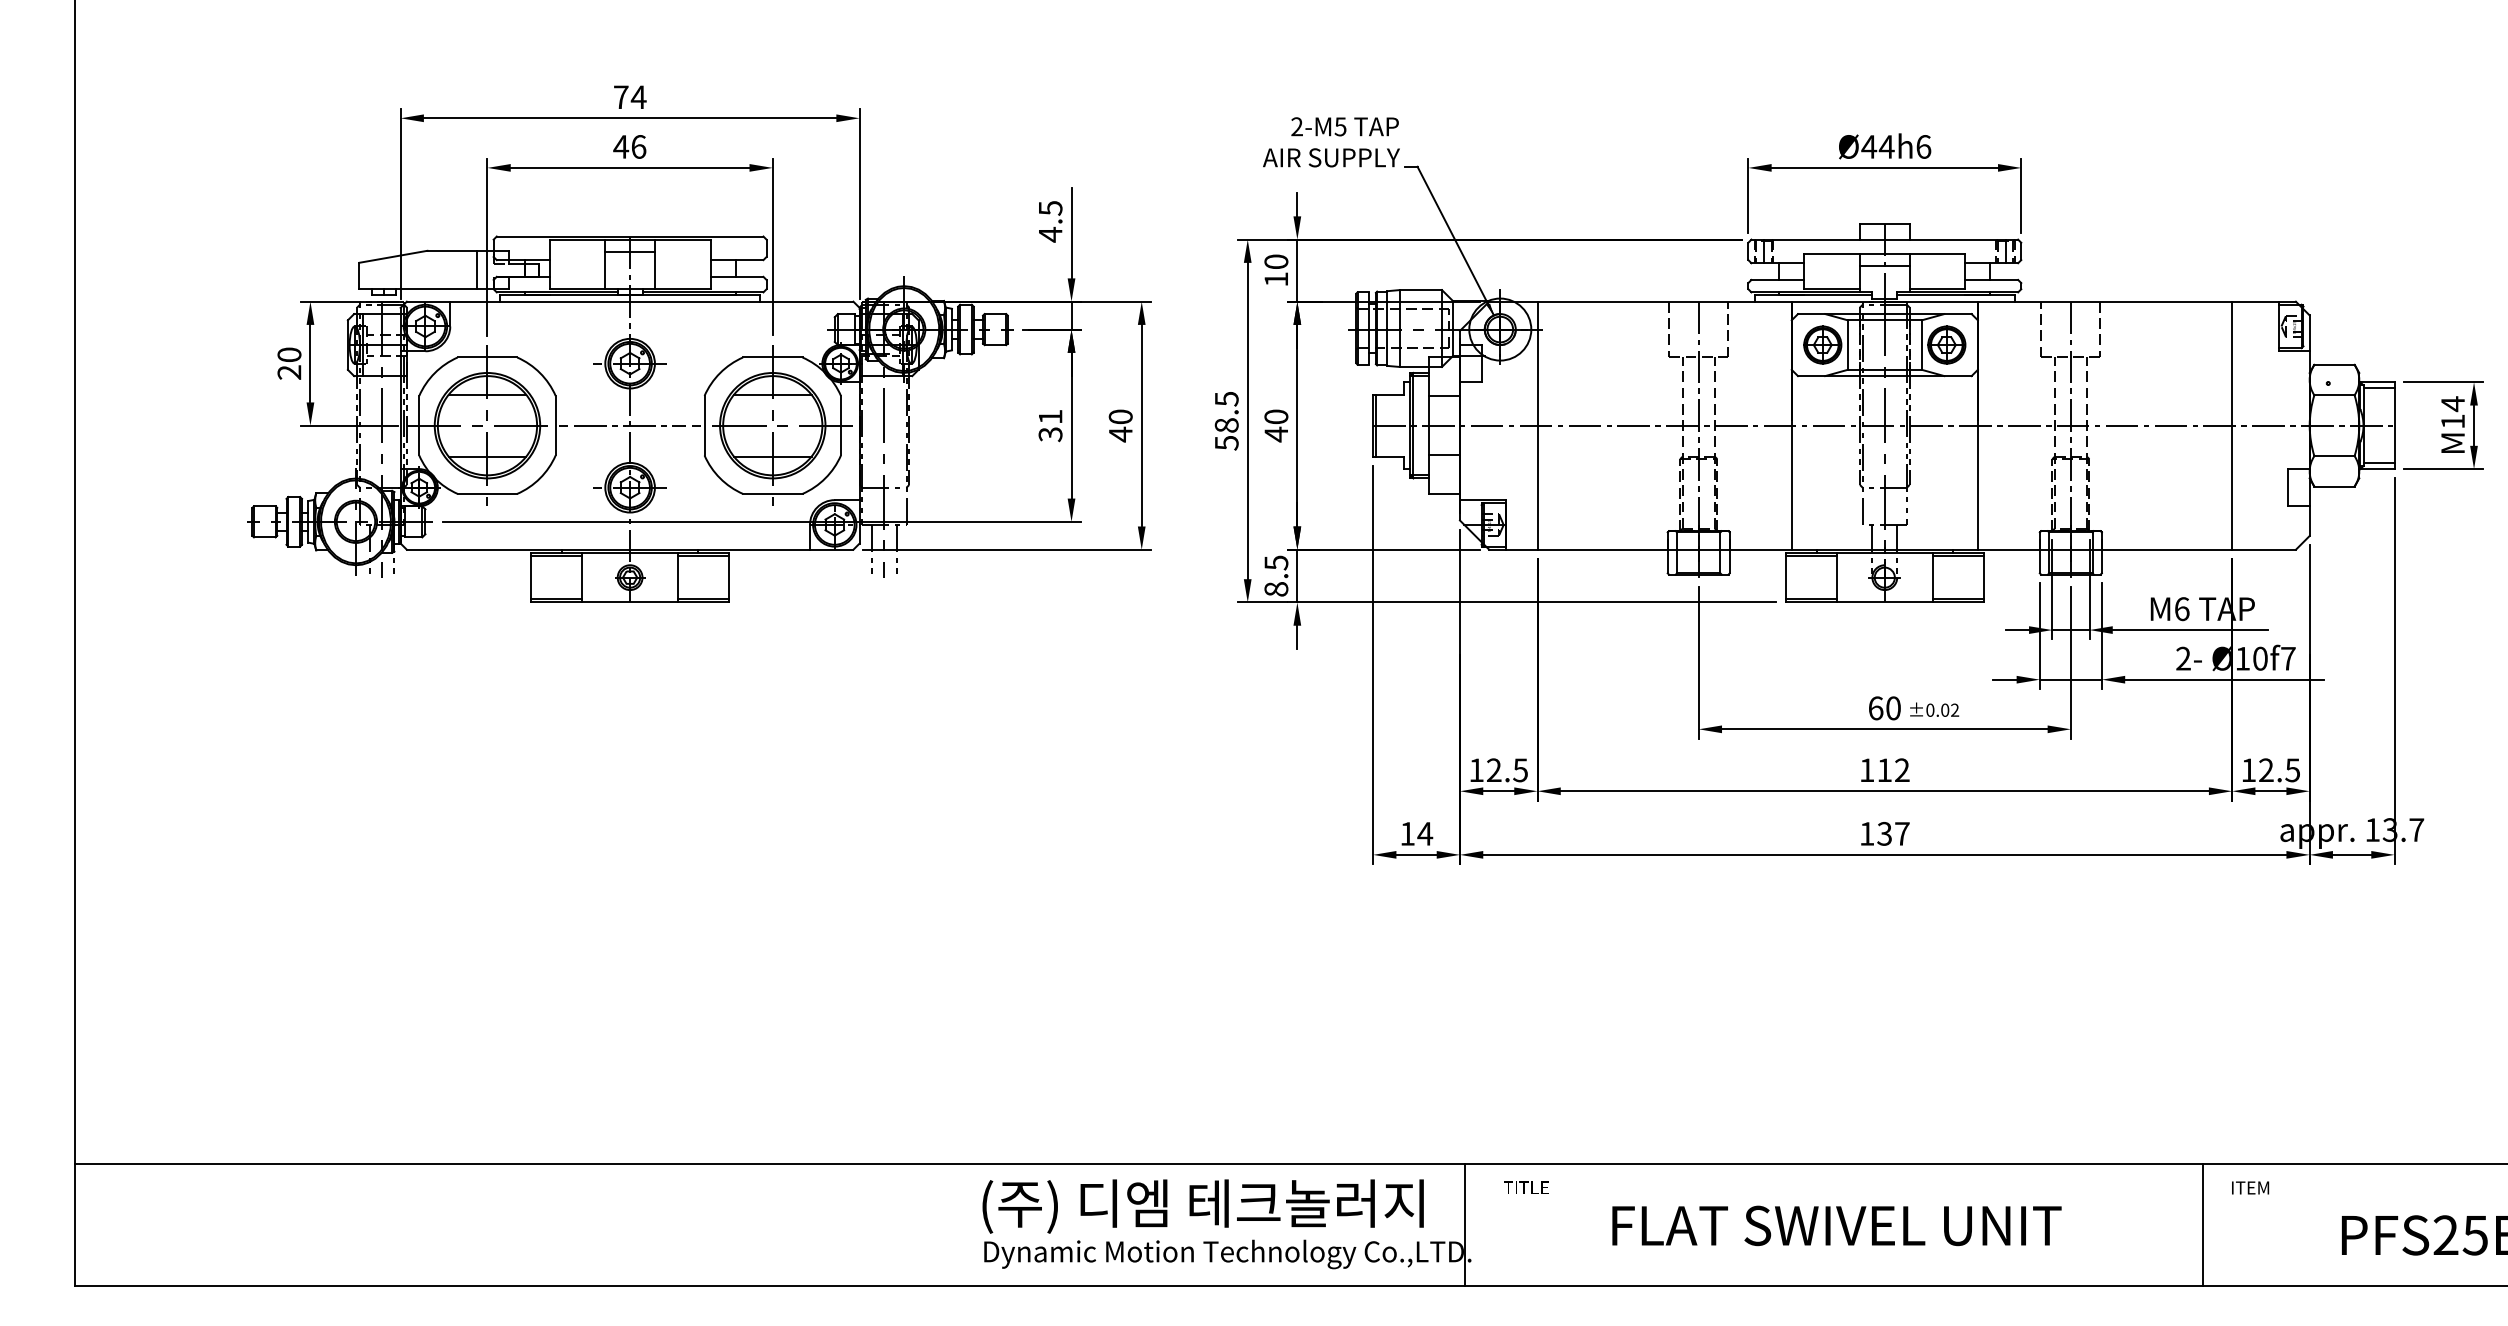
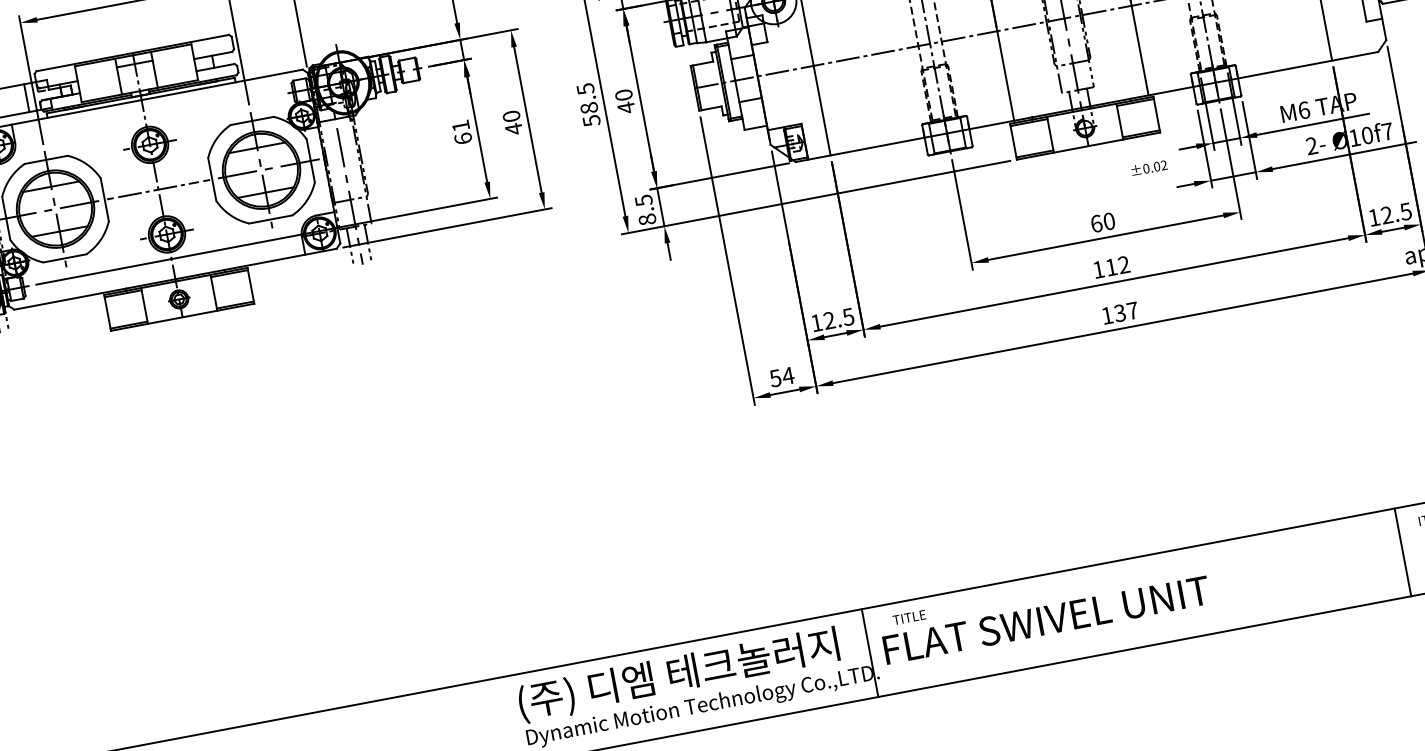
text: (1050, 434) -> (463, 138), 31 -> 61
text: (1934, 709) -> (1149, 167), moved
text: (1407, 833) -> (775, 378), 14 -> 54
text: (1836, 1225) -> (1046, 620), moved

